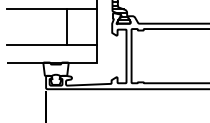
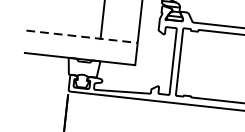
line: (52, 44) -> (82, 36), solid -> dashed

